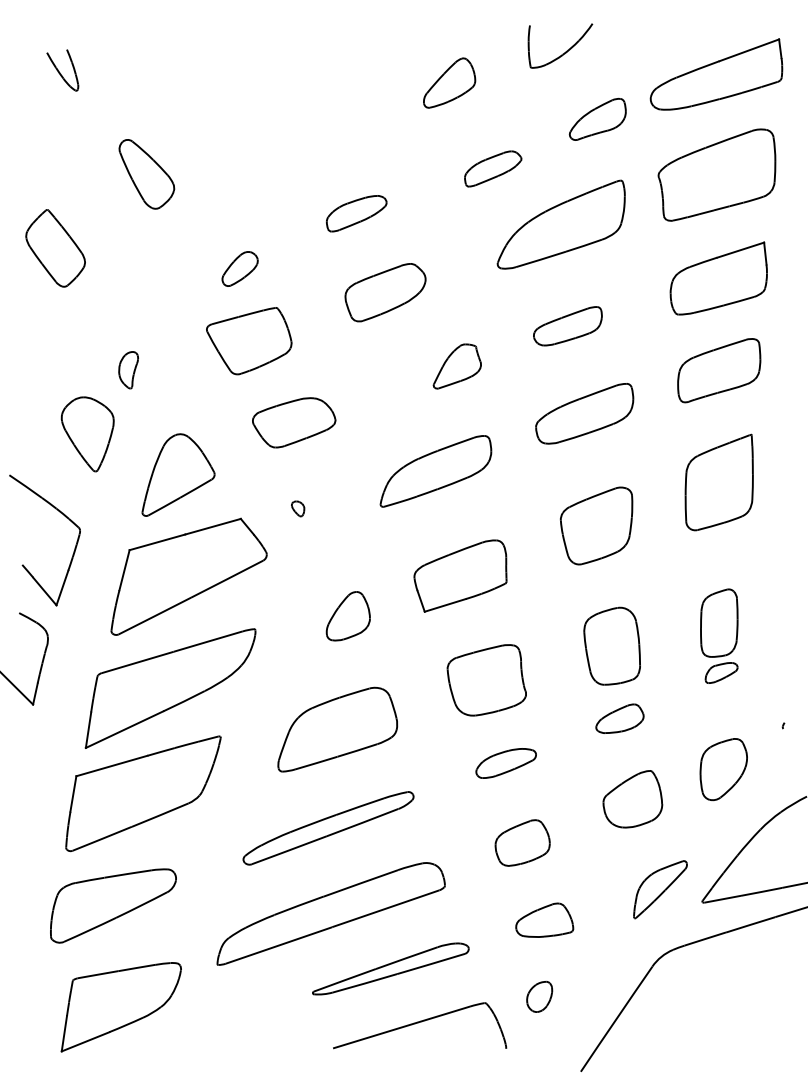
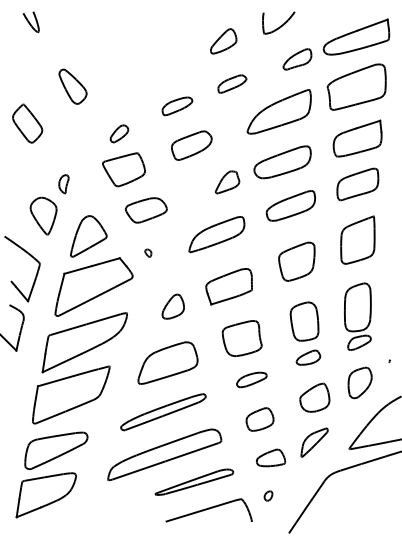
part: (61, 69) -> (30, 21), moved
part: (493, 167) -> (232, 83), moved
part: (567, 326) -> (282, 162), size x1.67
part: (718, 635) -> (357, 316), size x1.43
part: (660, 889) -> (314, 442), moved
part: (539, 995) -> (268, 495), size x0.62
part: (119, 1007) -> (45, 495), moved

